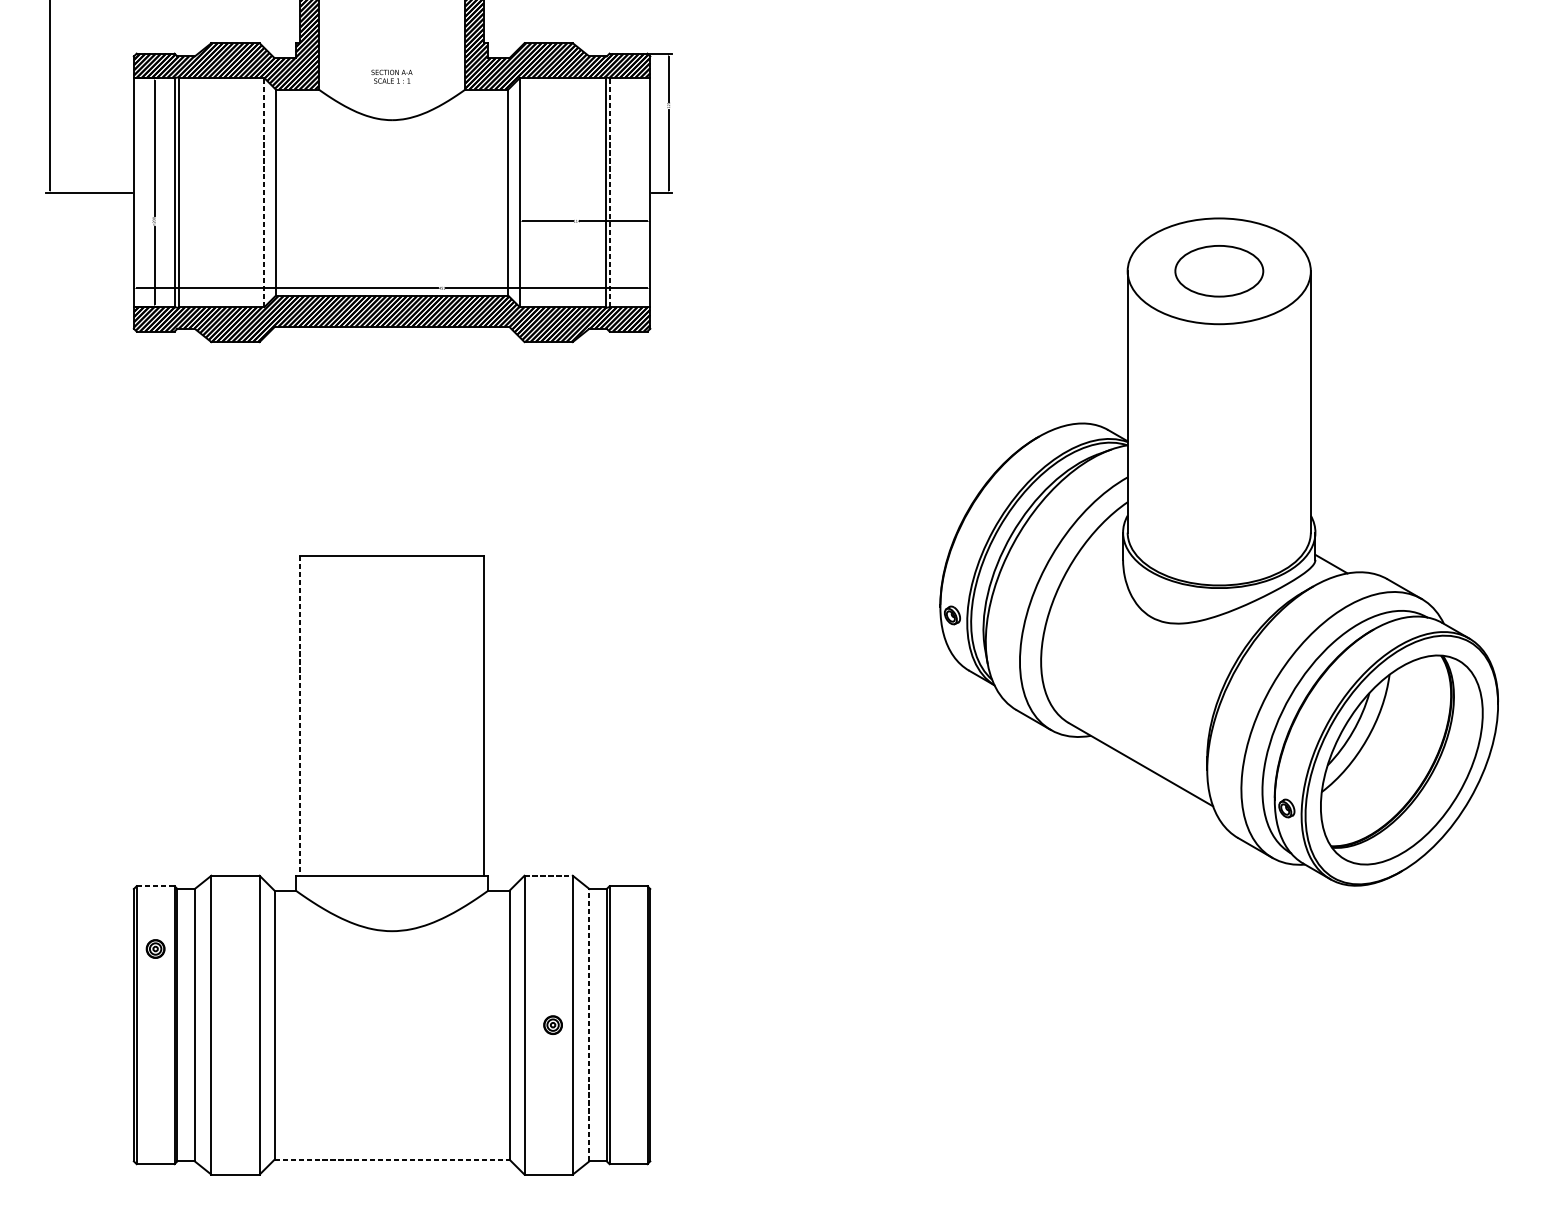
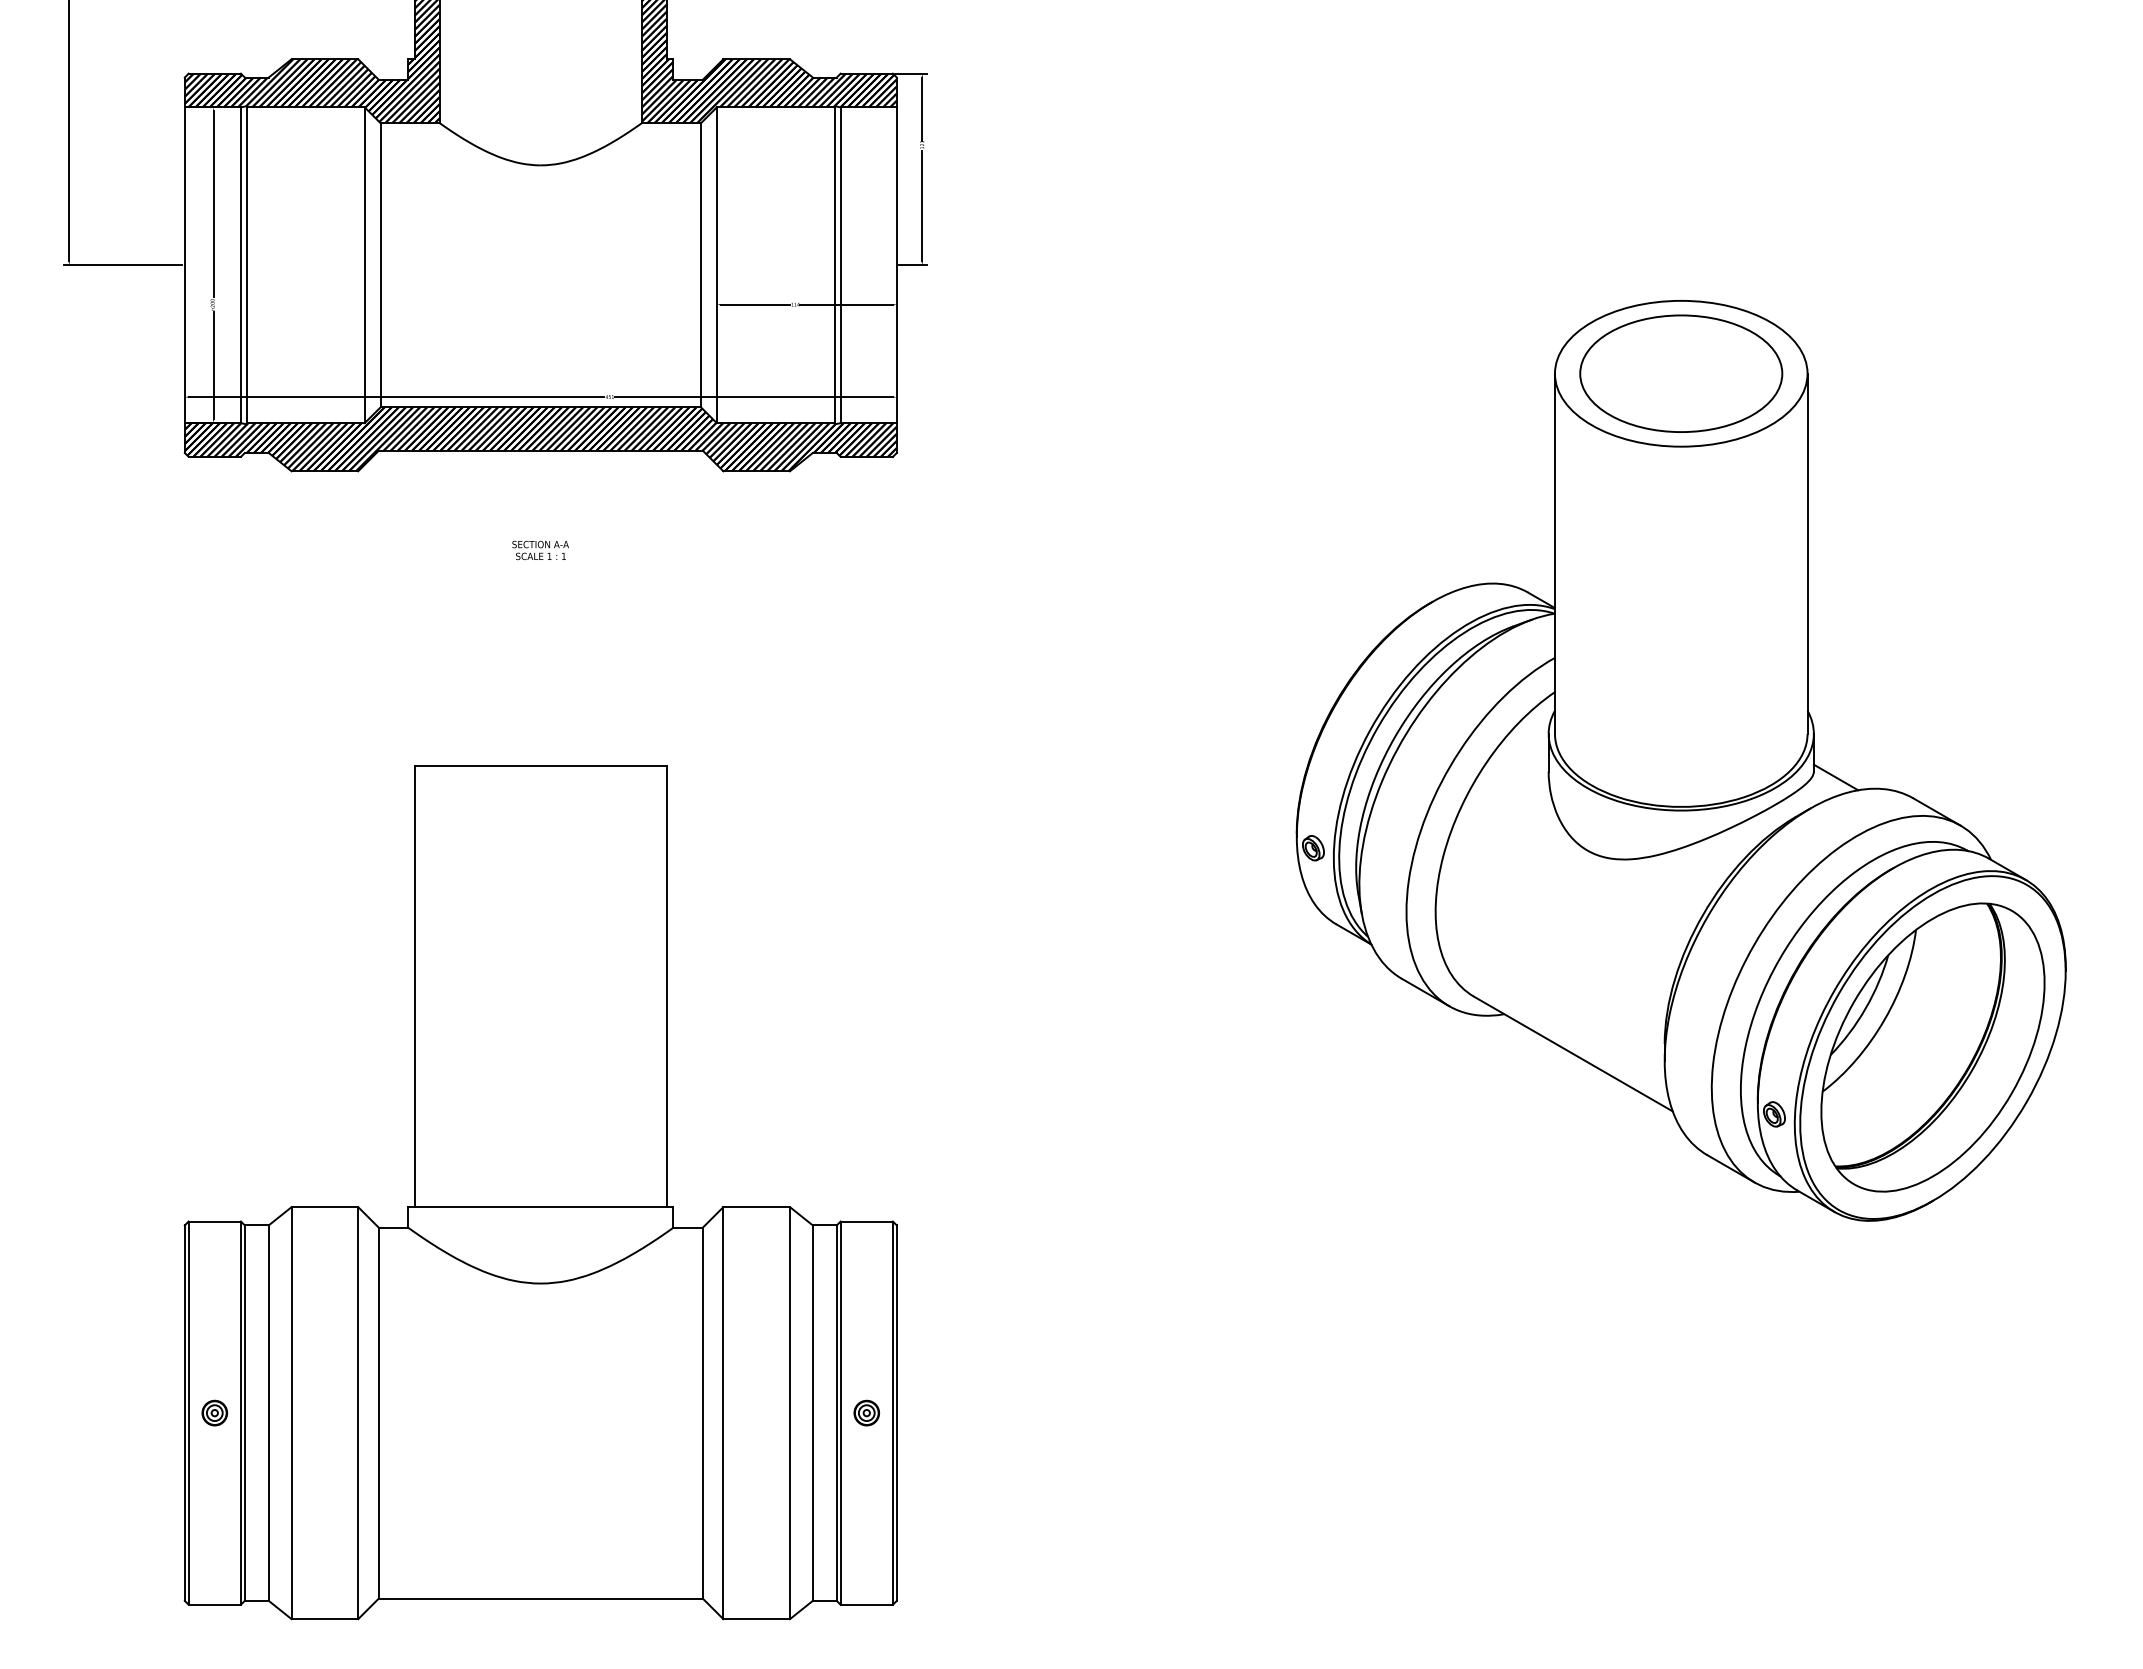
text: (391, 76) -> (540, 550), moved
line: (264, 192) -> (364, 265), dashed -> solid
line: (609, 192) -> (840, 265), dashed -> solid
part: (1219, 271) -> (1681, 373), size x1.67
line: (300, 715) -> (414, 986), dashed -> solid
line: (549, 876) -> (757, 1207), dashed -> solid
line: (156, 886) -> (215, 1221), dashed -> solid
part: (155, 948) -> (214, 1412), moved
part: (552, 1024) -> (866, 1412), moved
line: (589, 1025) -> (812, 1413), dashed -> solid
line: (391, 1159) -> (540, 1598), dashed -> solid

